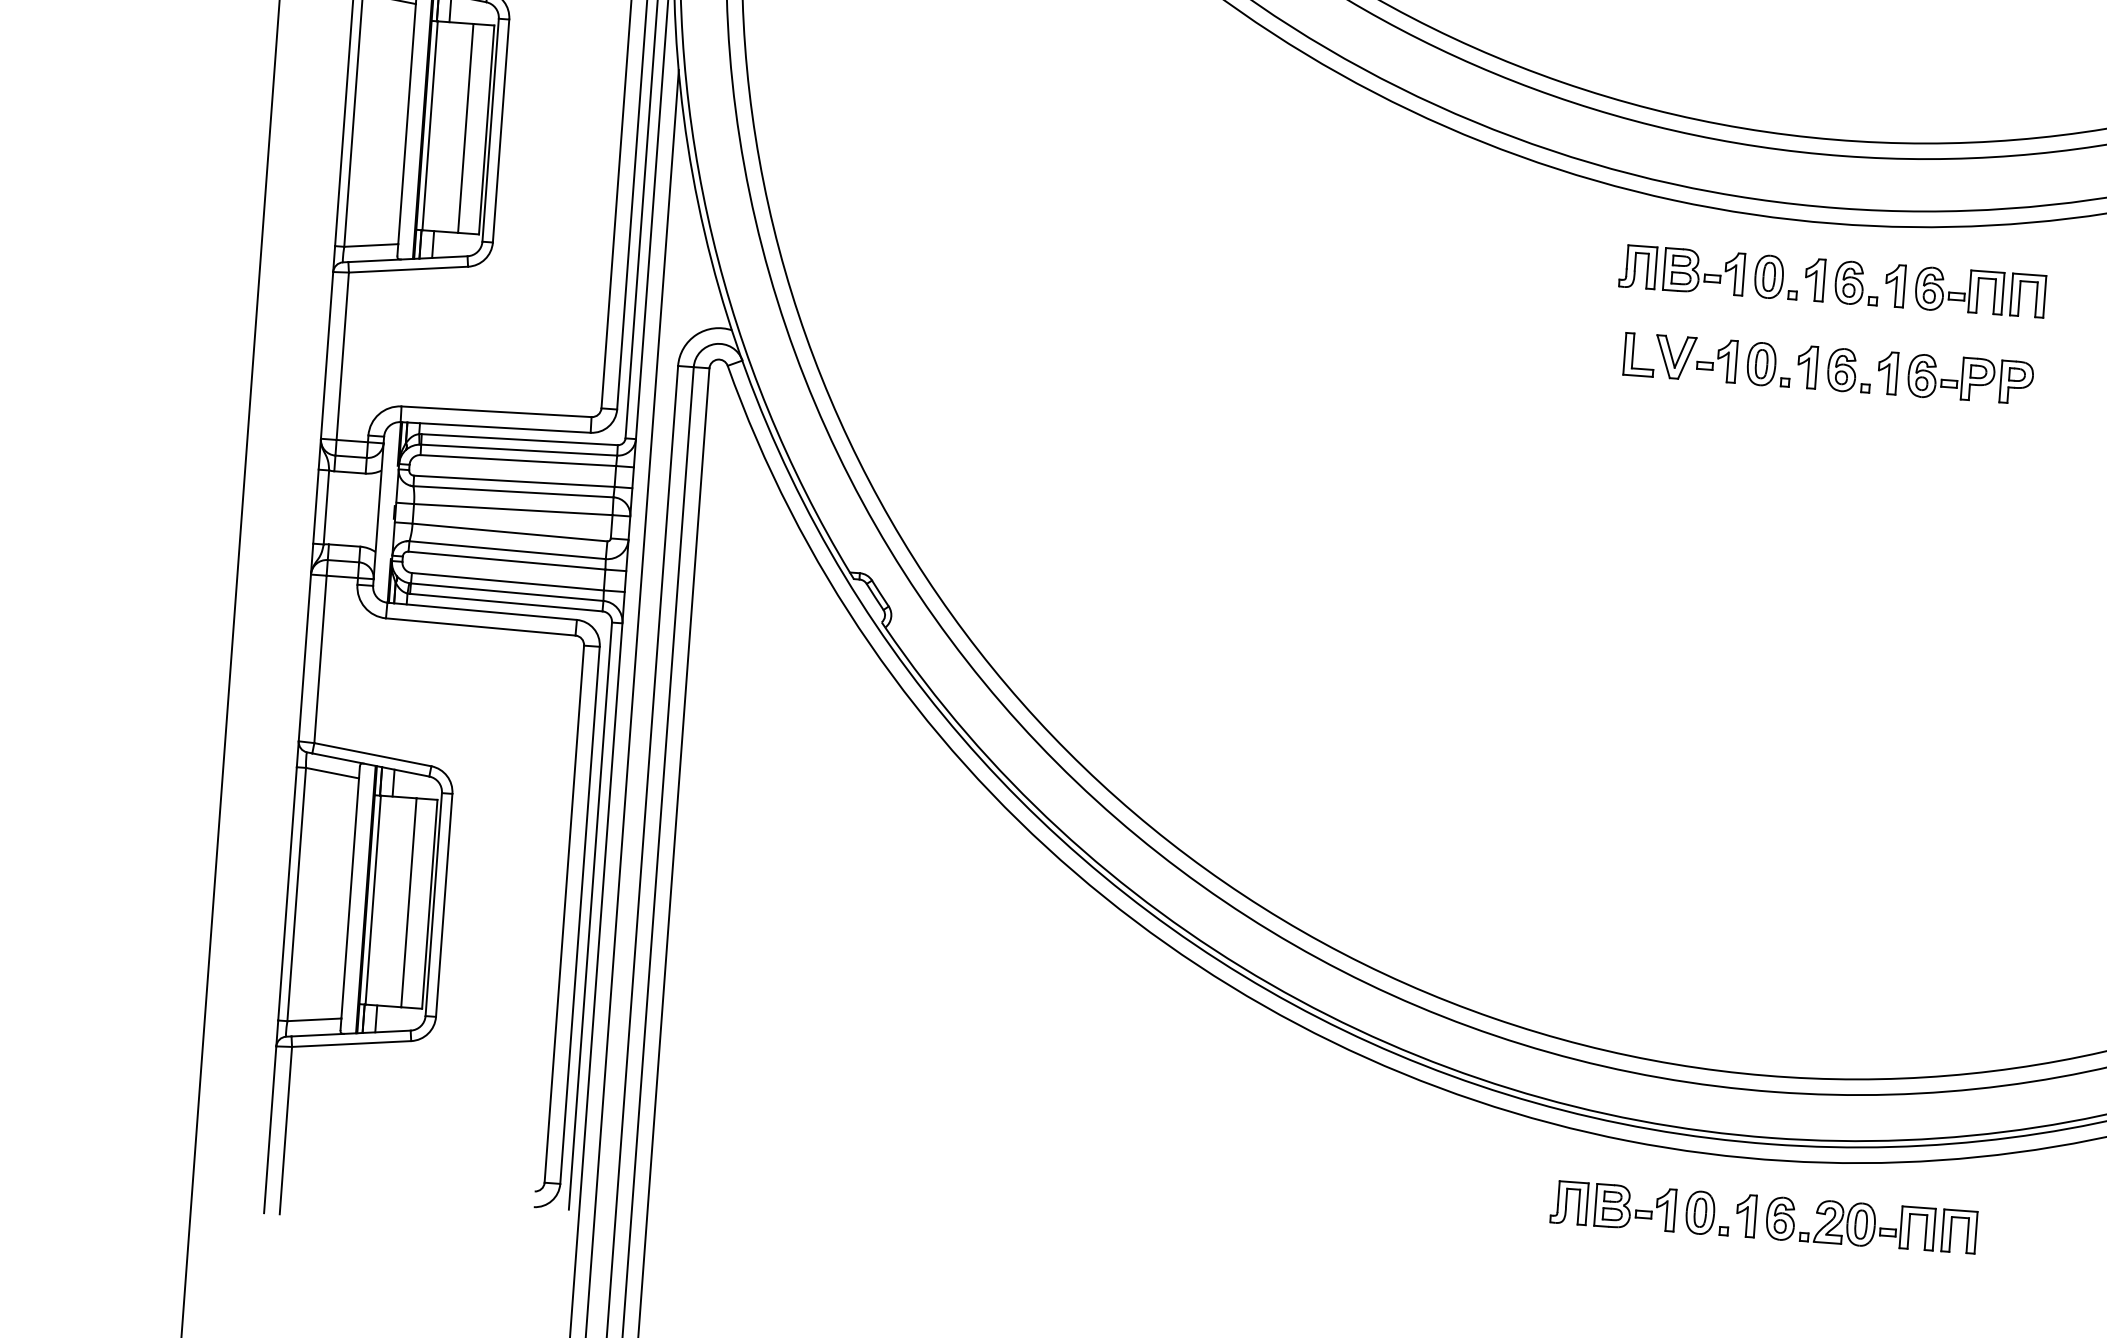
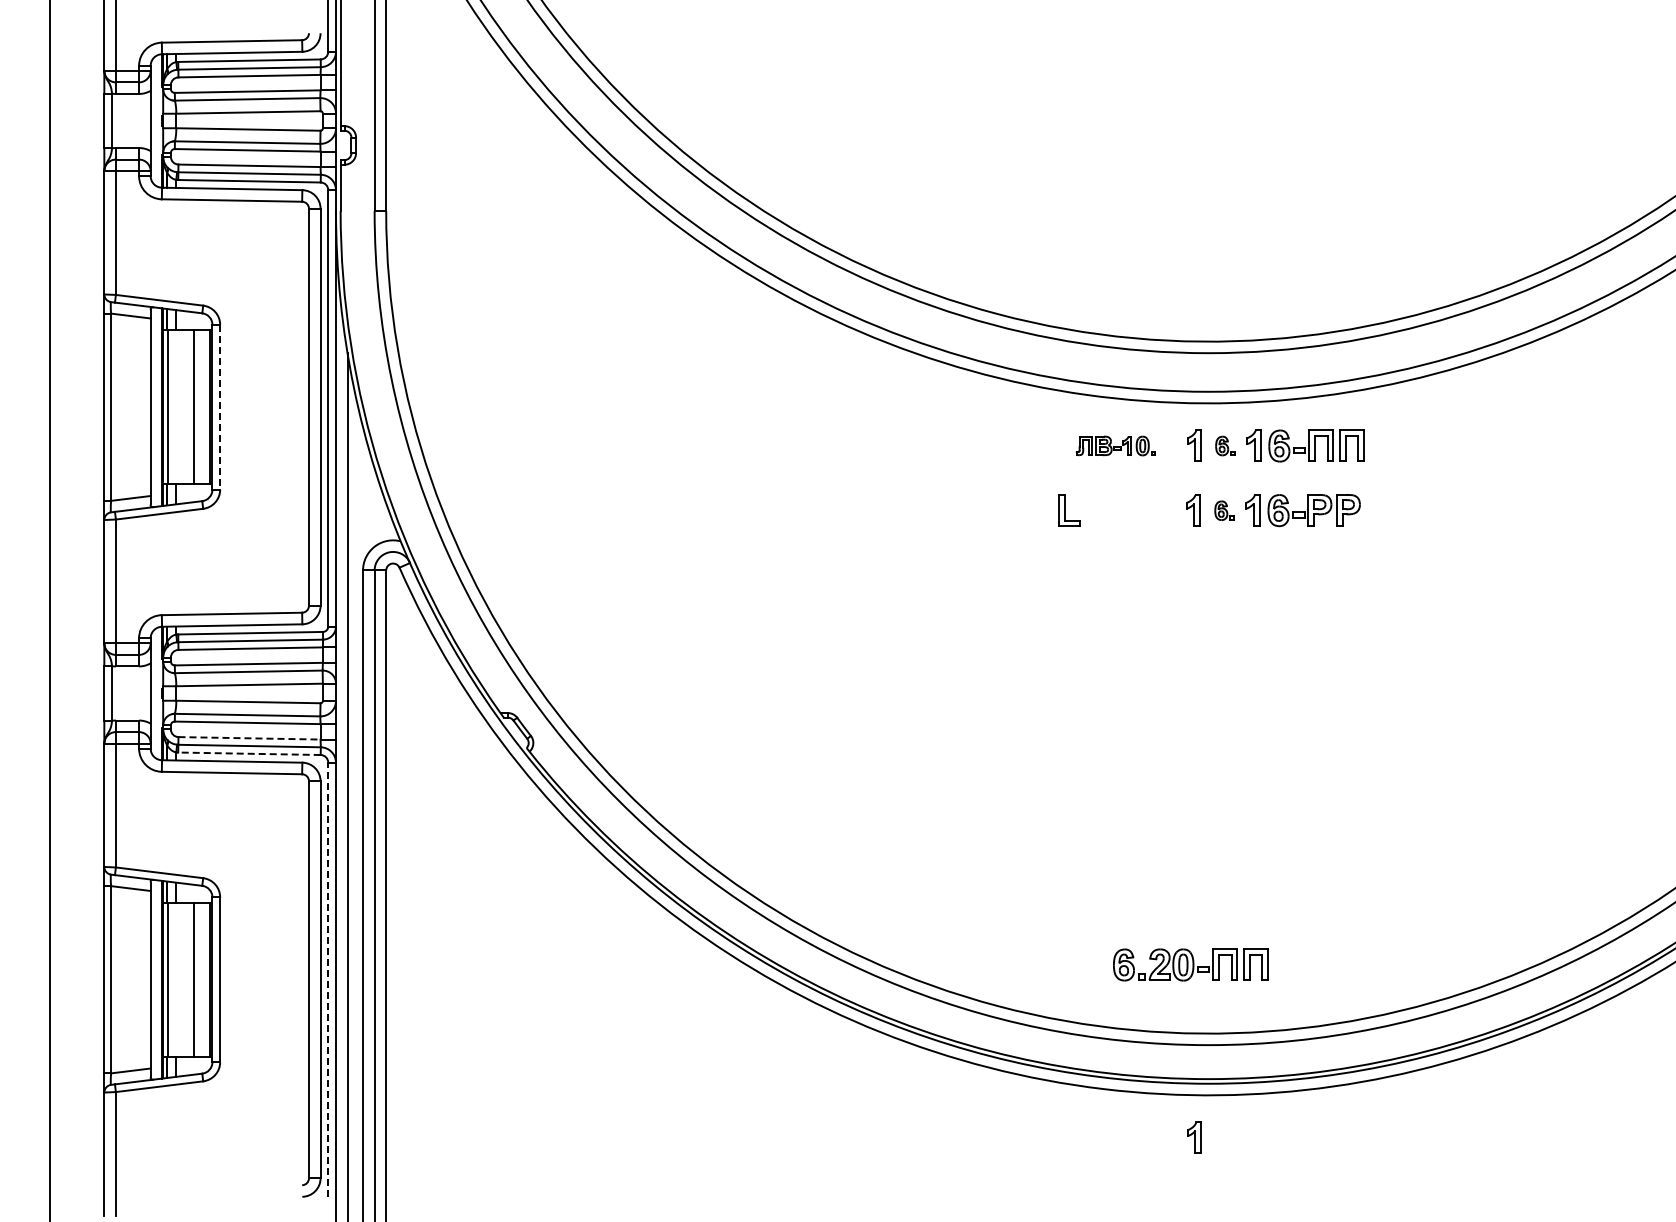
line: (501, 131) -> (220, 407), solid -> dashed
part: (1708, 271) -> (1115, 445), size x0.6
part: (1857, 282) -> (1225, 445), size x0.6
part: (1722, 361) -> (1130, 510), removed
part: (1849, 370) -> (1224, 510), size x0.6
line: (509, 582) -> (250, 738), solid -> dashed
line: (505, 602) -> (248, 753), solid -> dashed
line: (590, 915) -> (328, 979), solid -> dashed
part: (1639, 1207) -> (1115, 1137), removed
part: (1870, 1224) -> (1190, 964), moved

